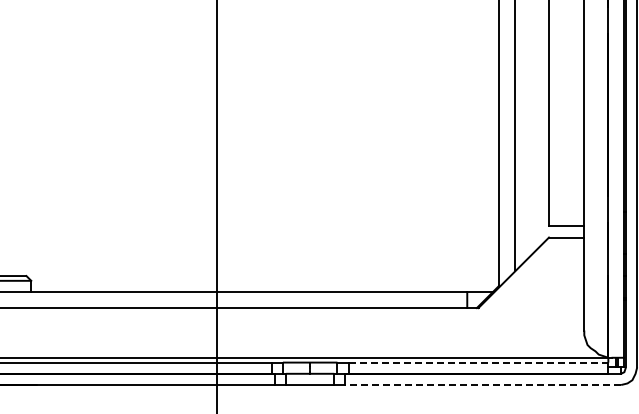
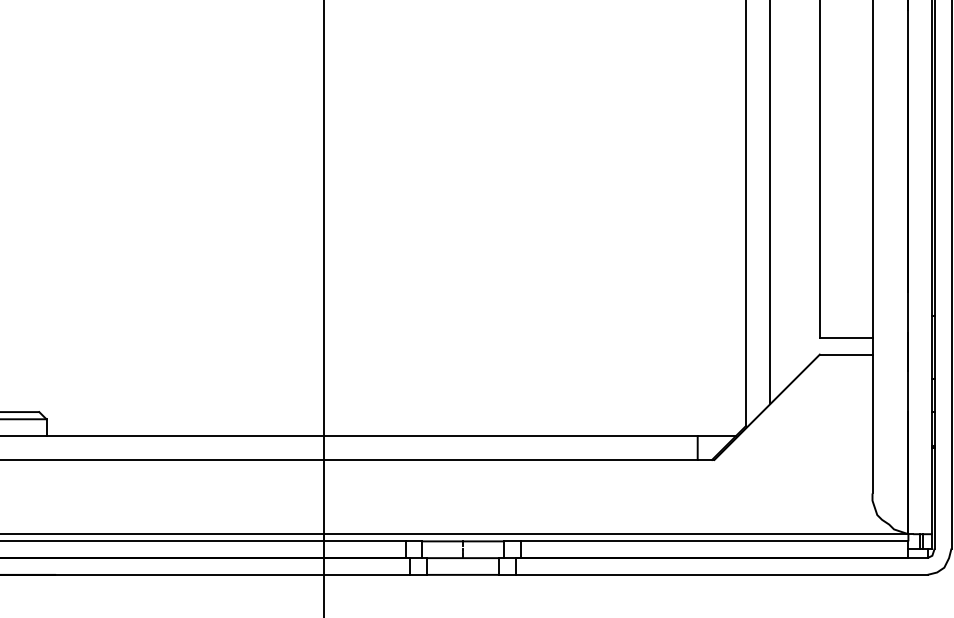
line: (478, 362) -> (714, 541), dashed -> solid
line: (483, 385) -> (721, 575), dashed -> solid

